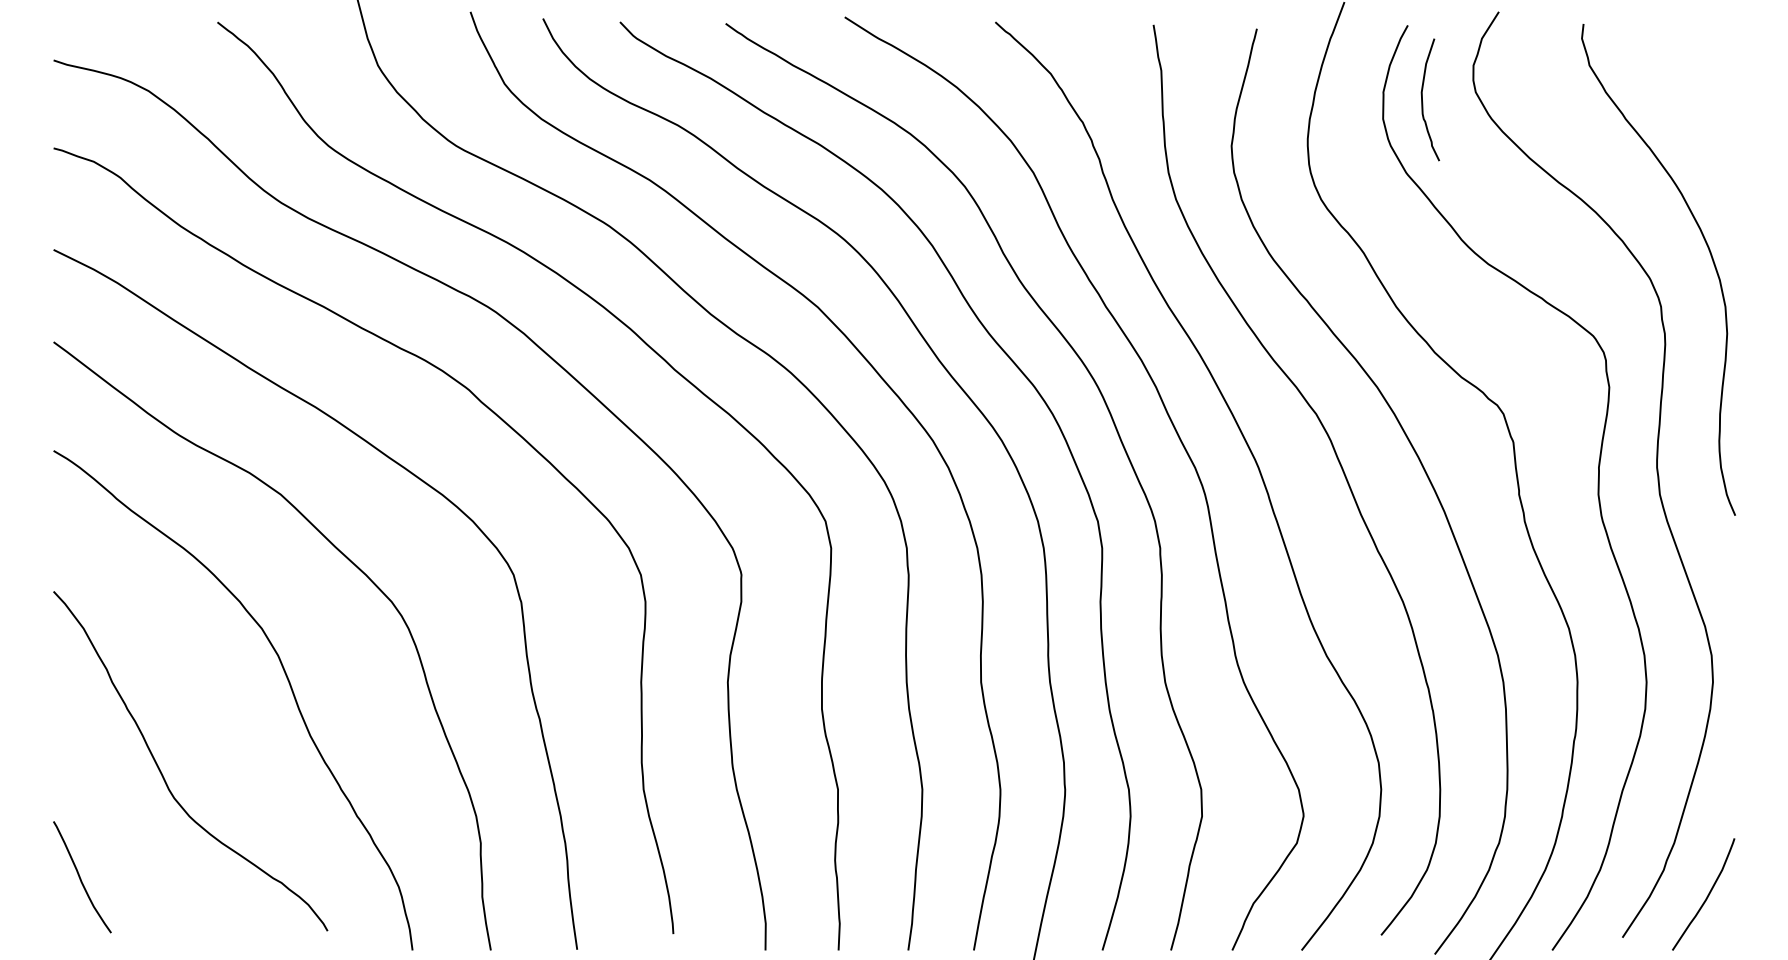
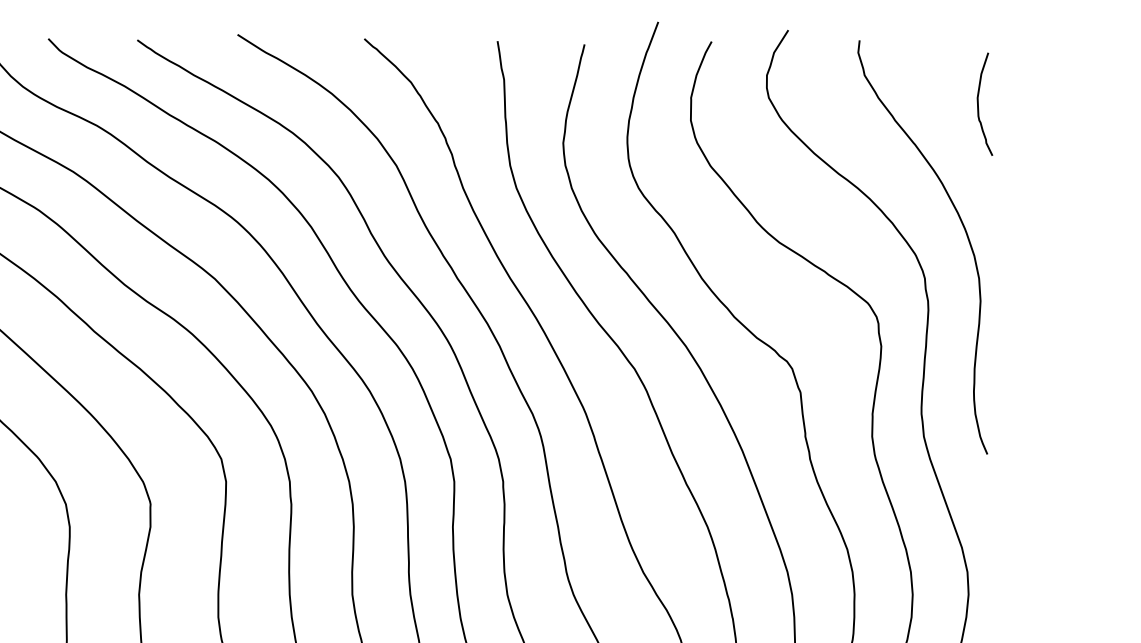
curve: (1423, 102) -> (979, 106), moved

